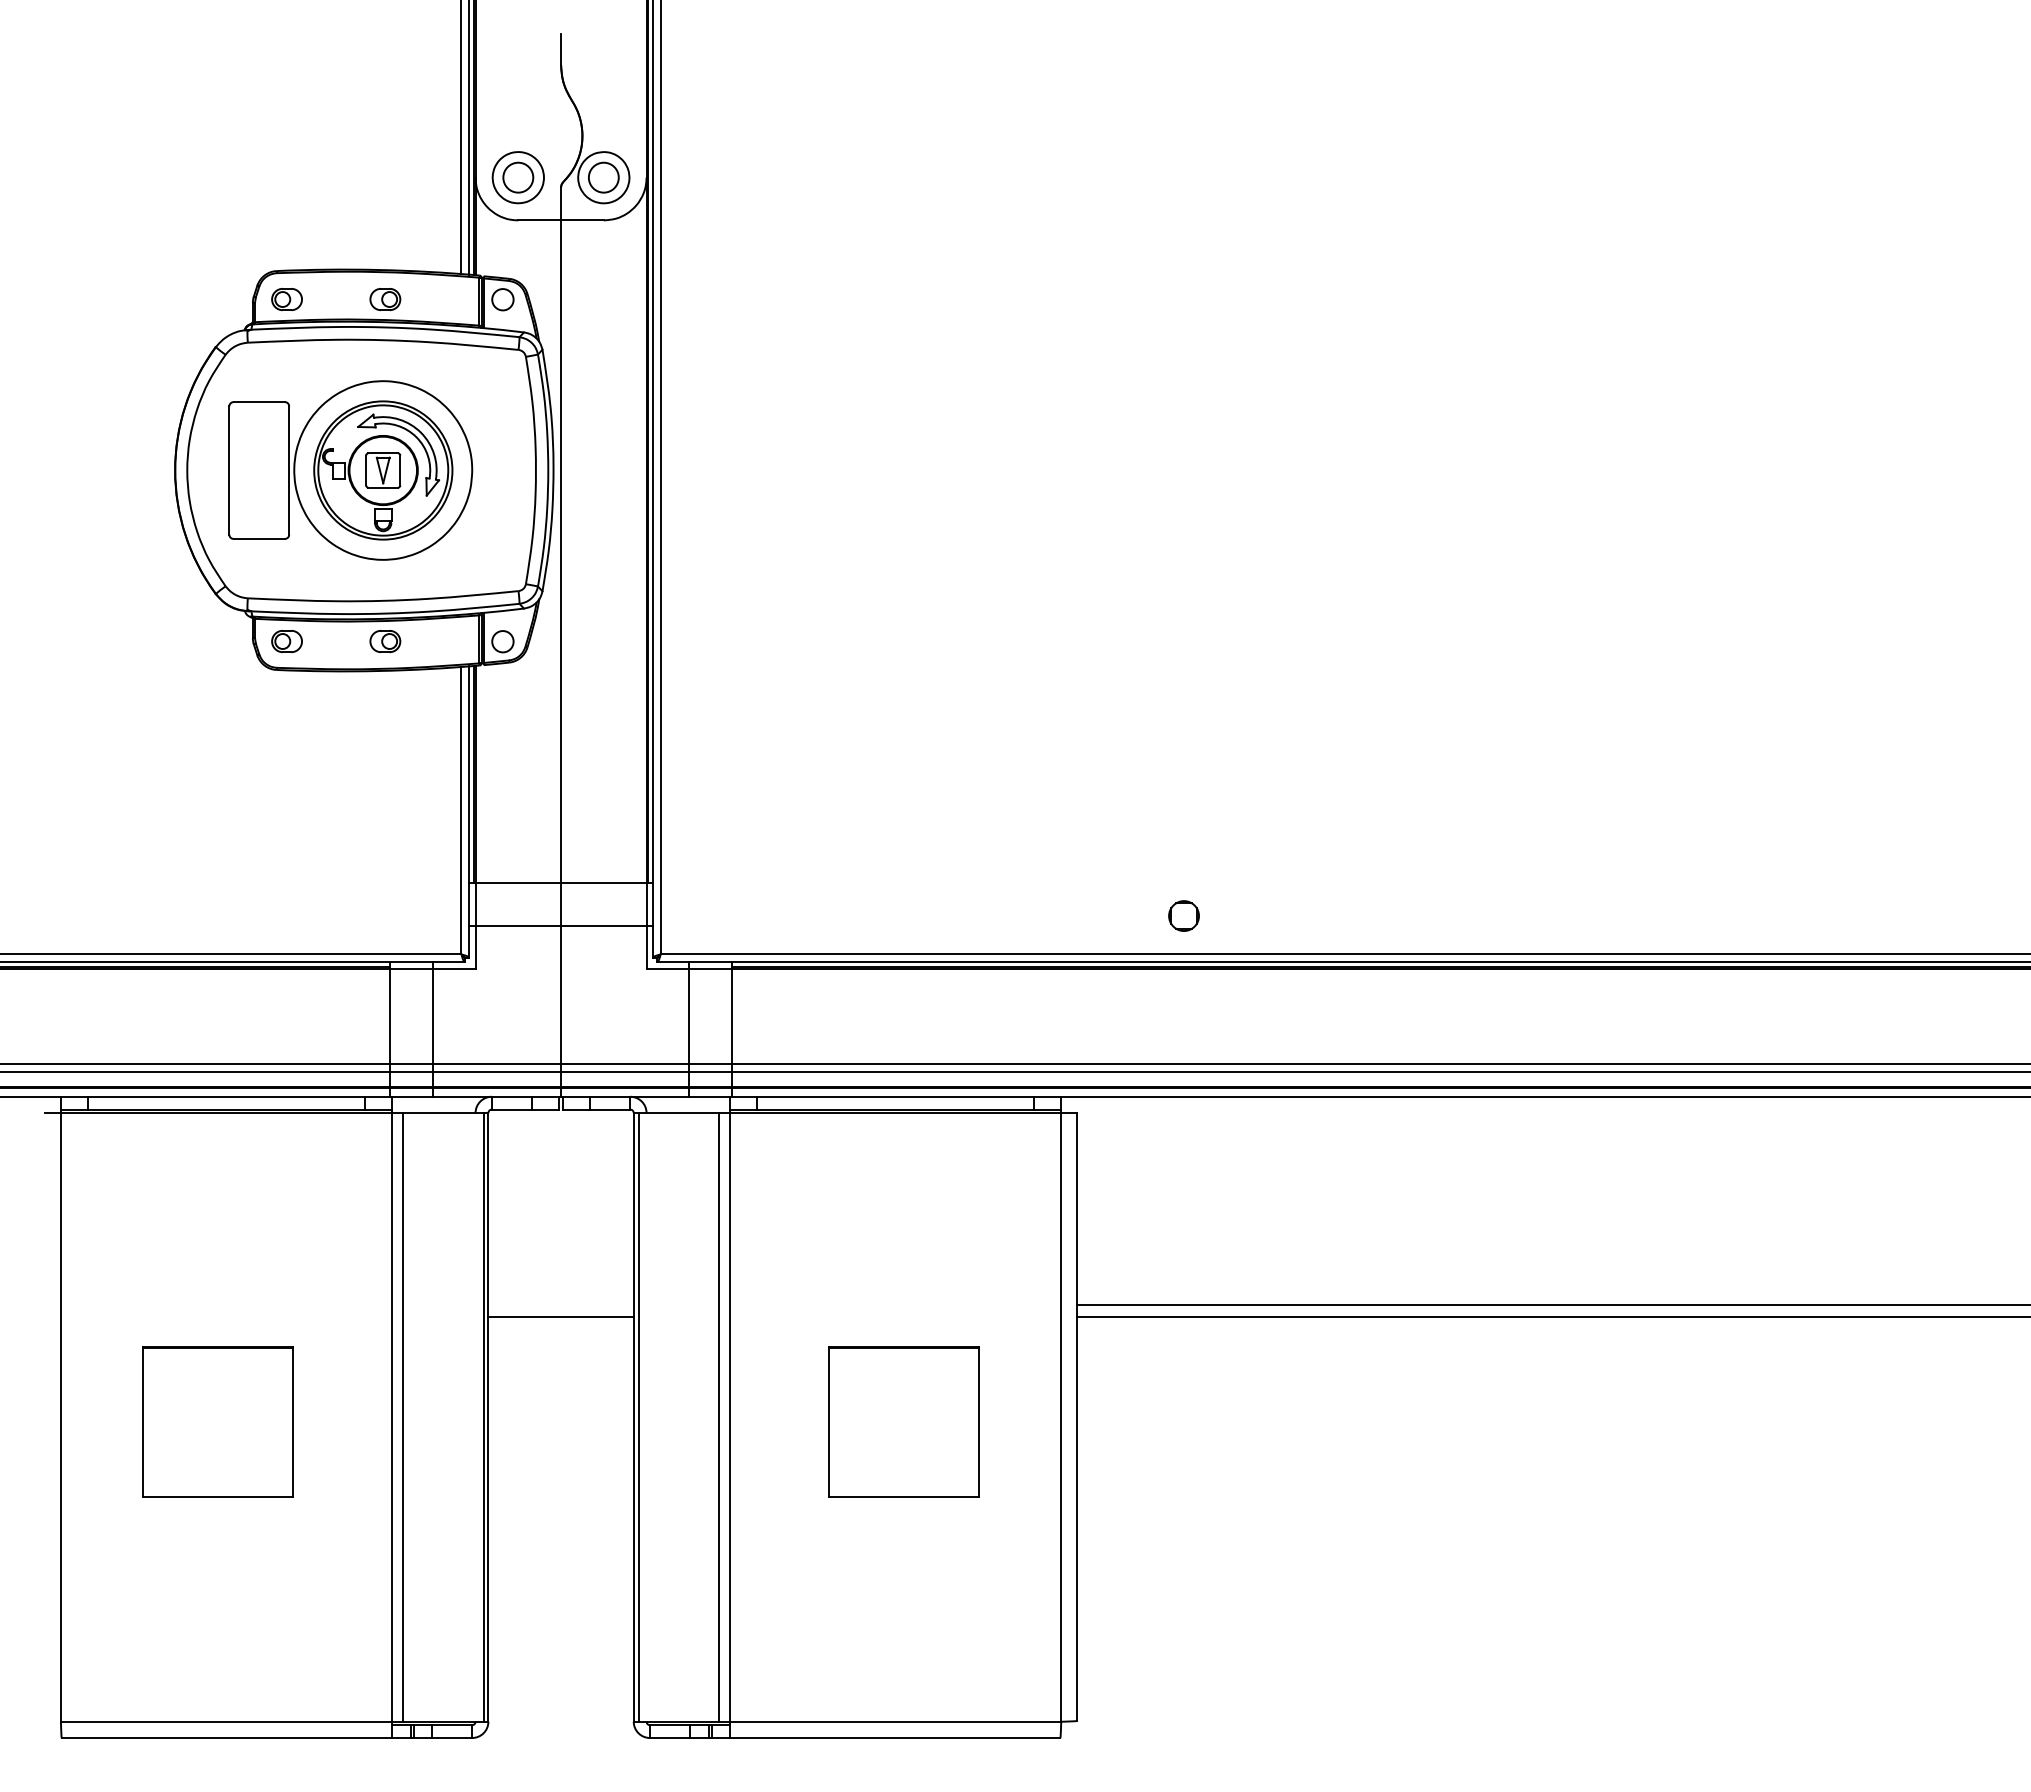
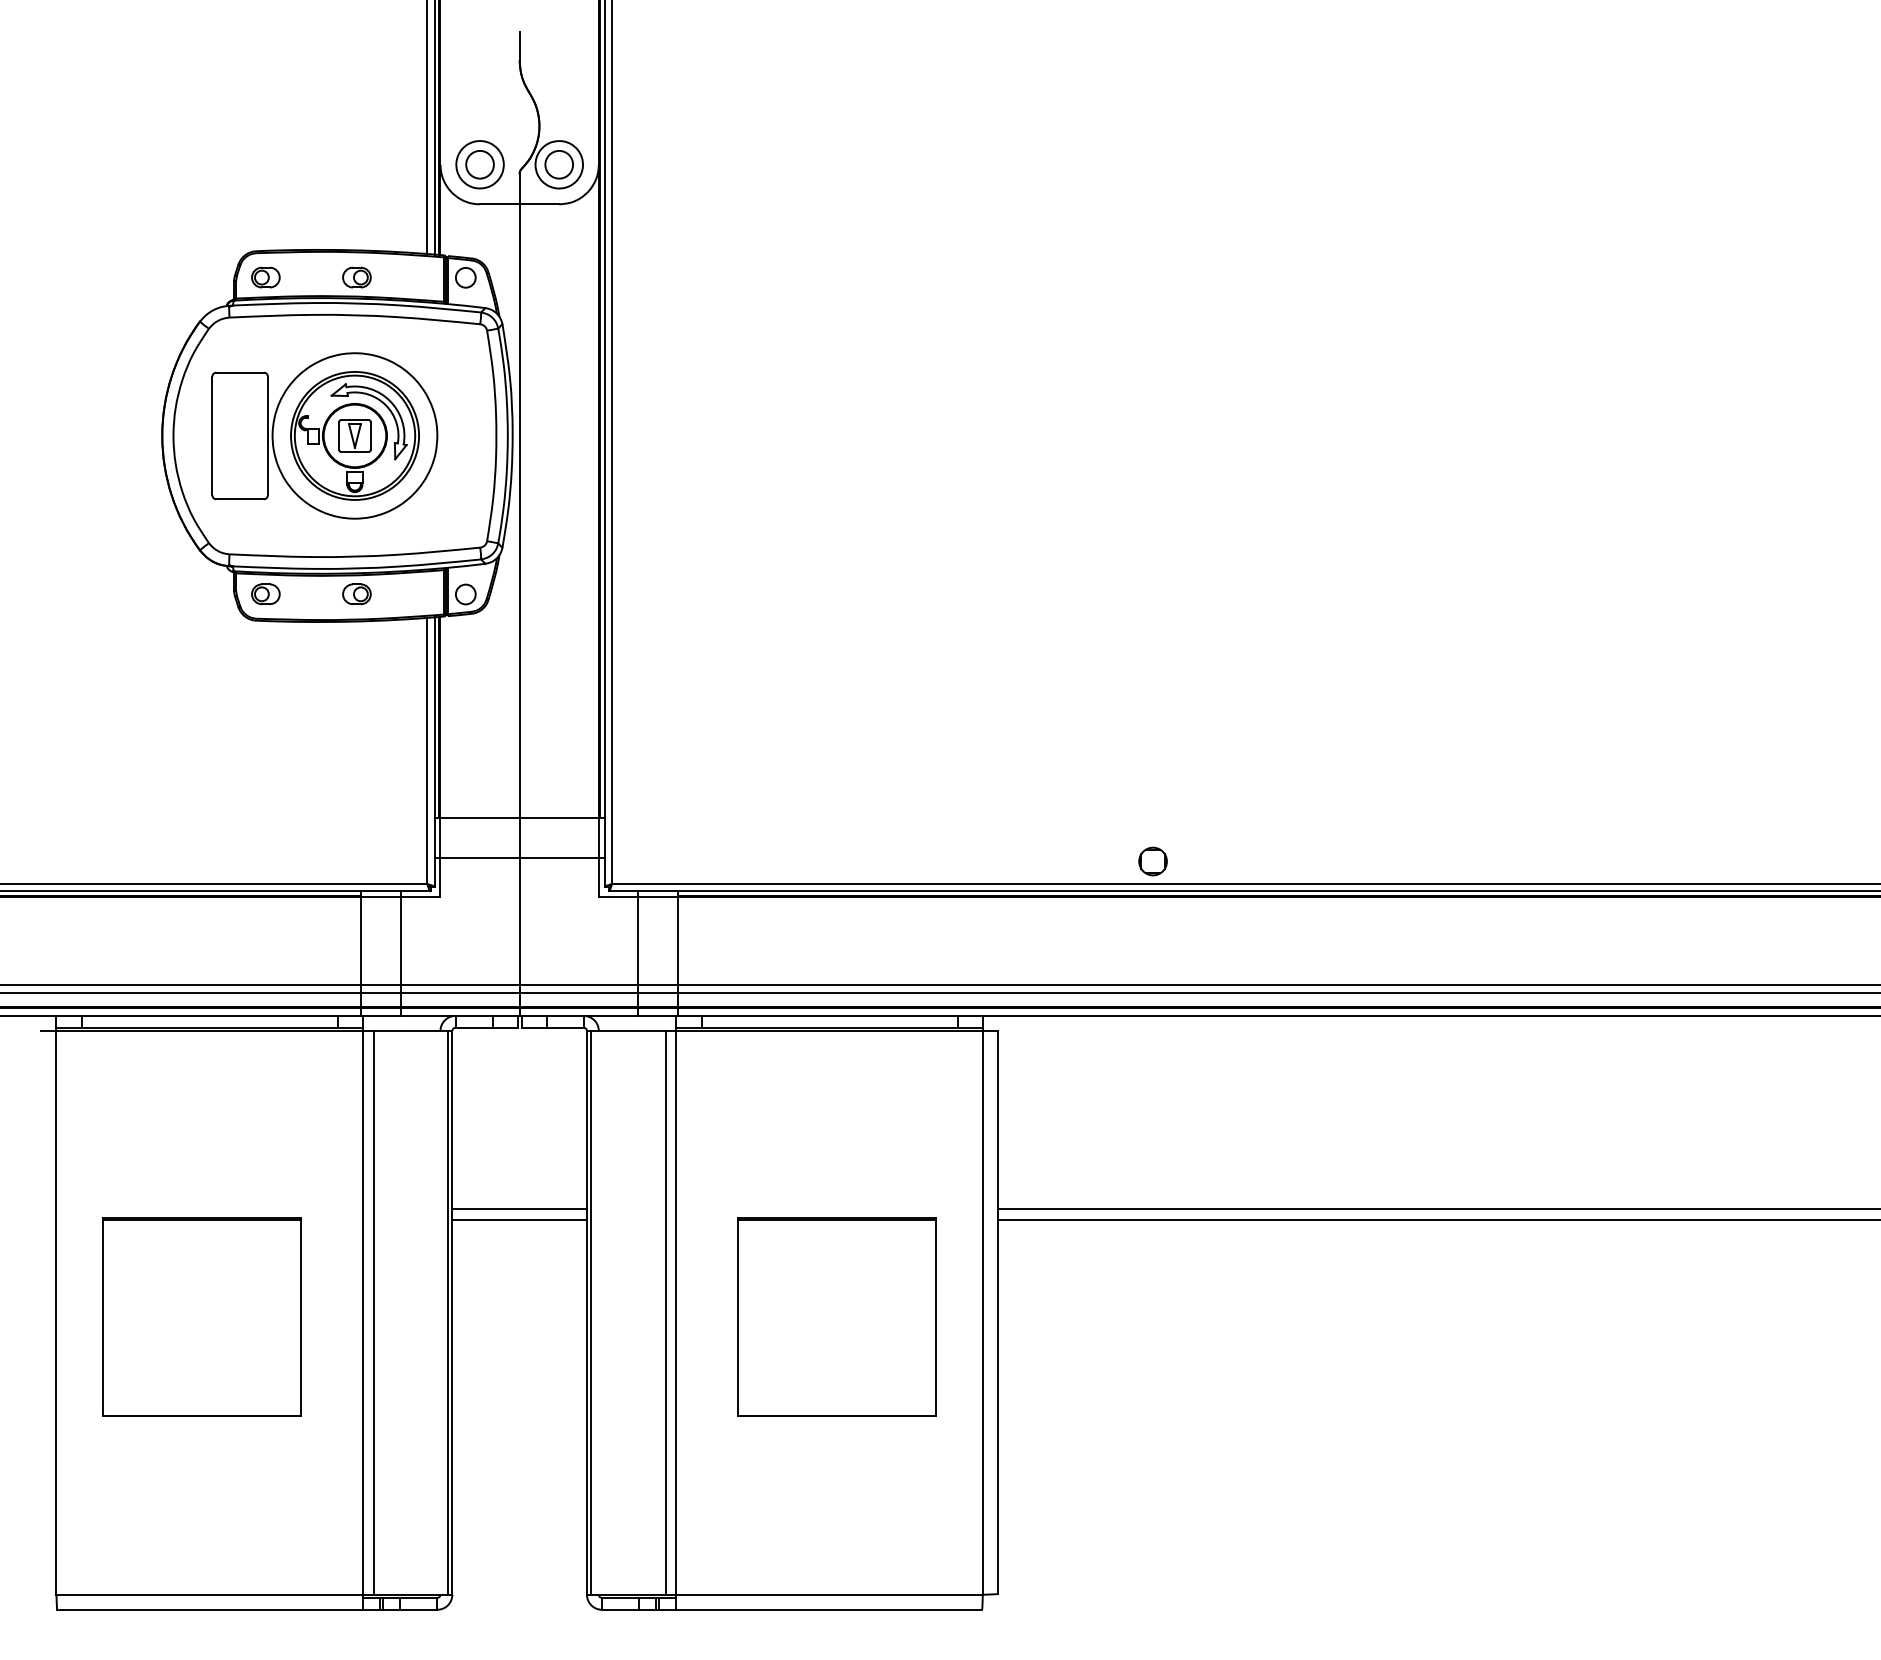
circle: (1183, 915) -> (1152, 861), moved
line: (560, 1305) -> (519, 1209), added
part: (217, 1421) -> (201, 1316), size x1.43
part: (903, 1421) -> (836, 1316), size x1.43

